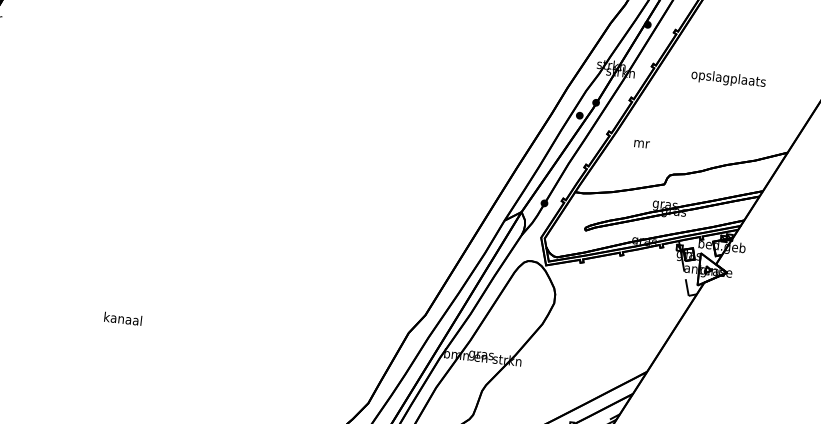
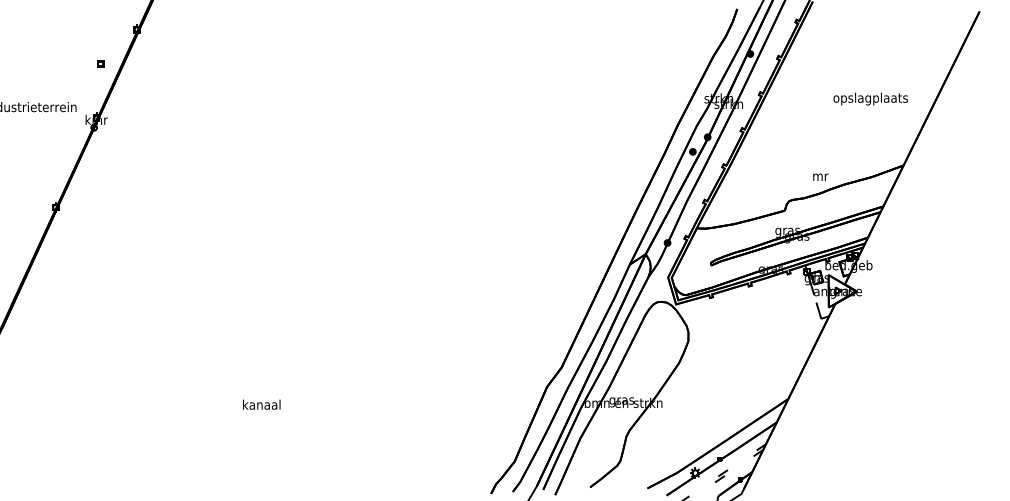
text: (728, 78) -> (870, 98), moved
text: (641, 143) -> (820, 176), moved

